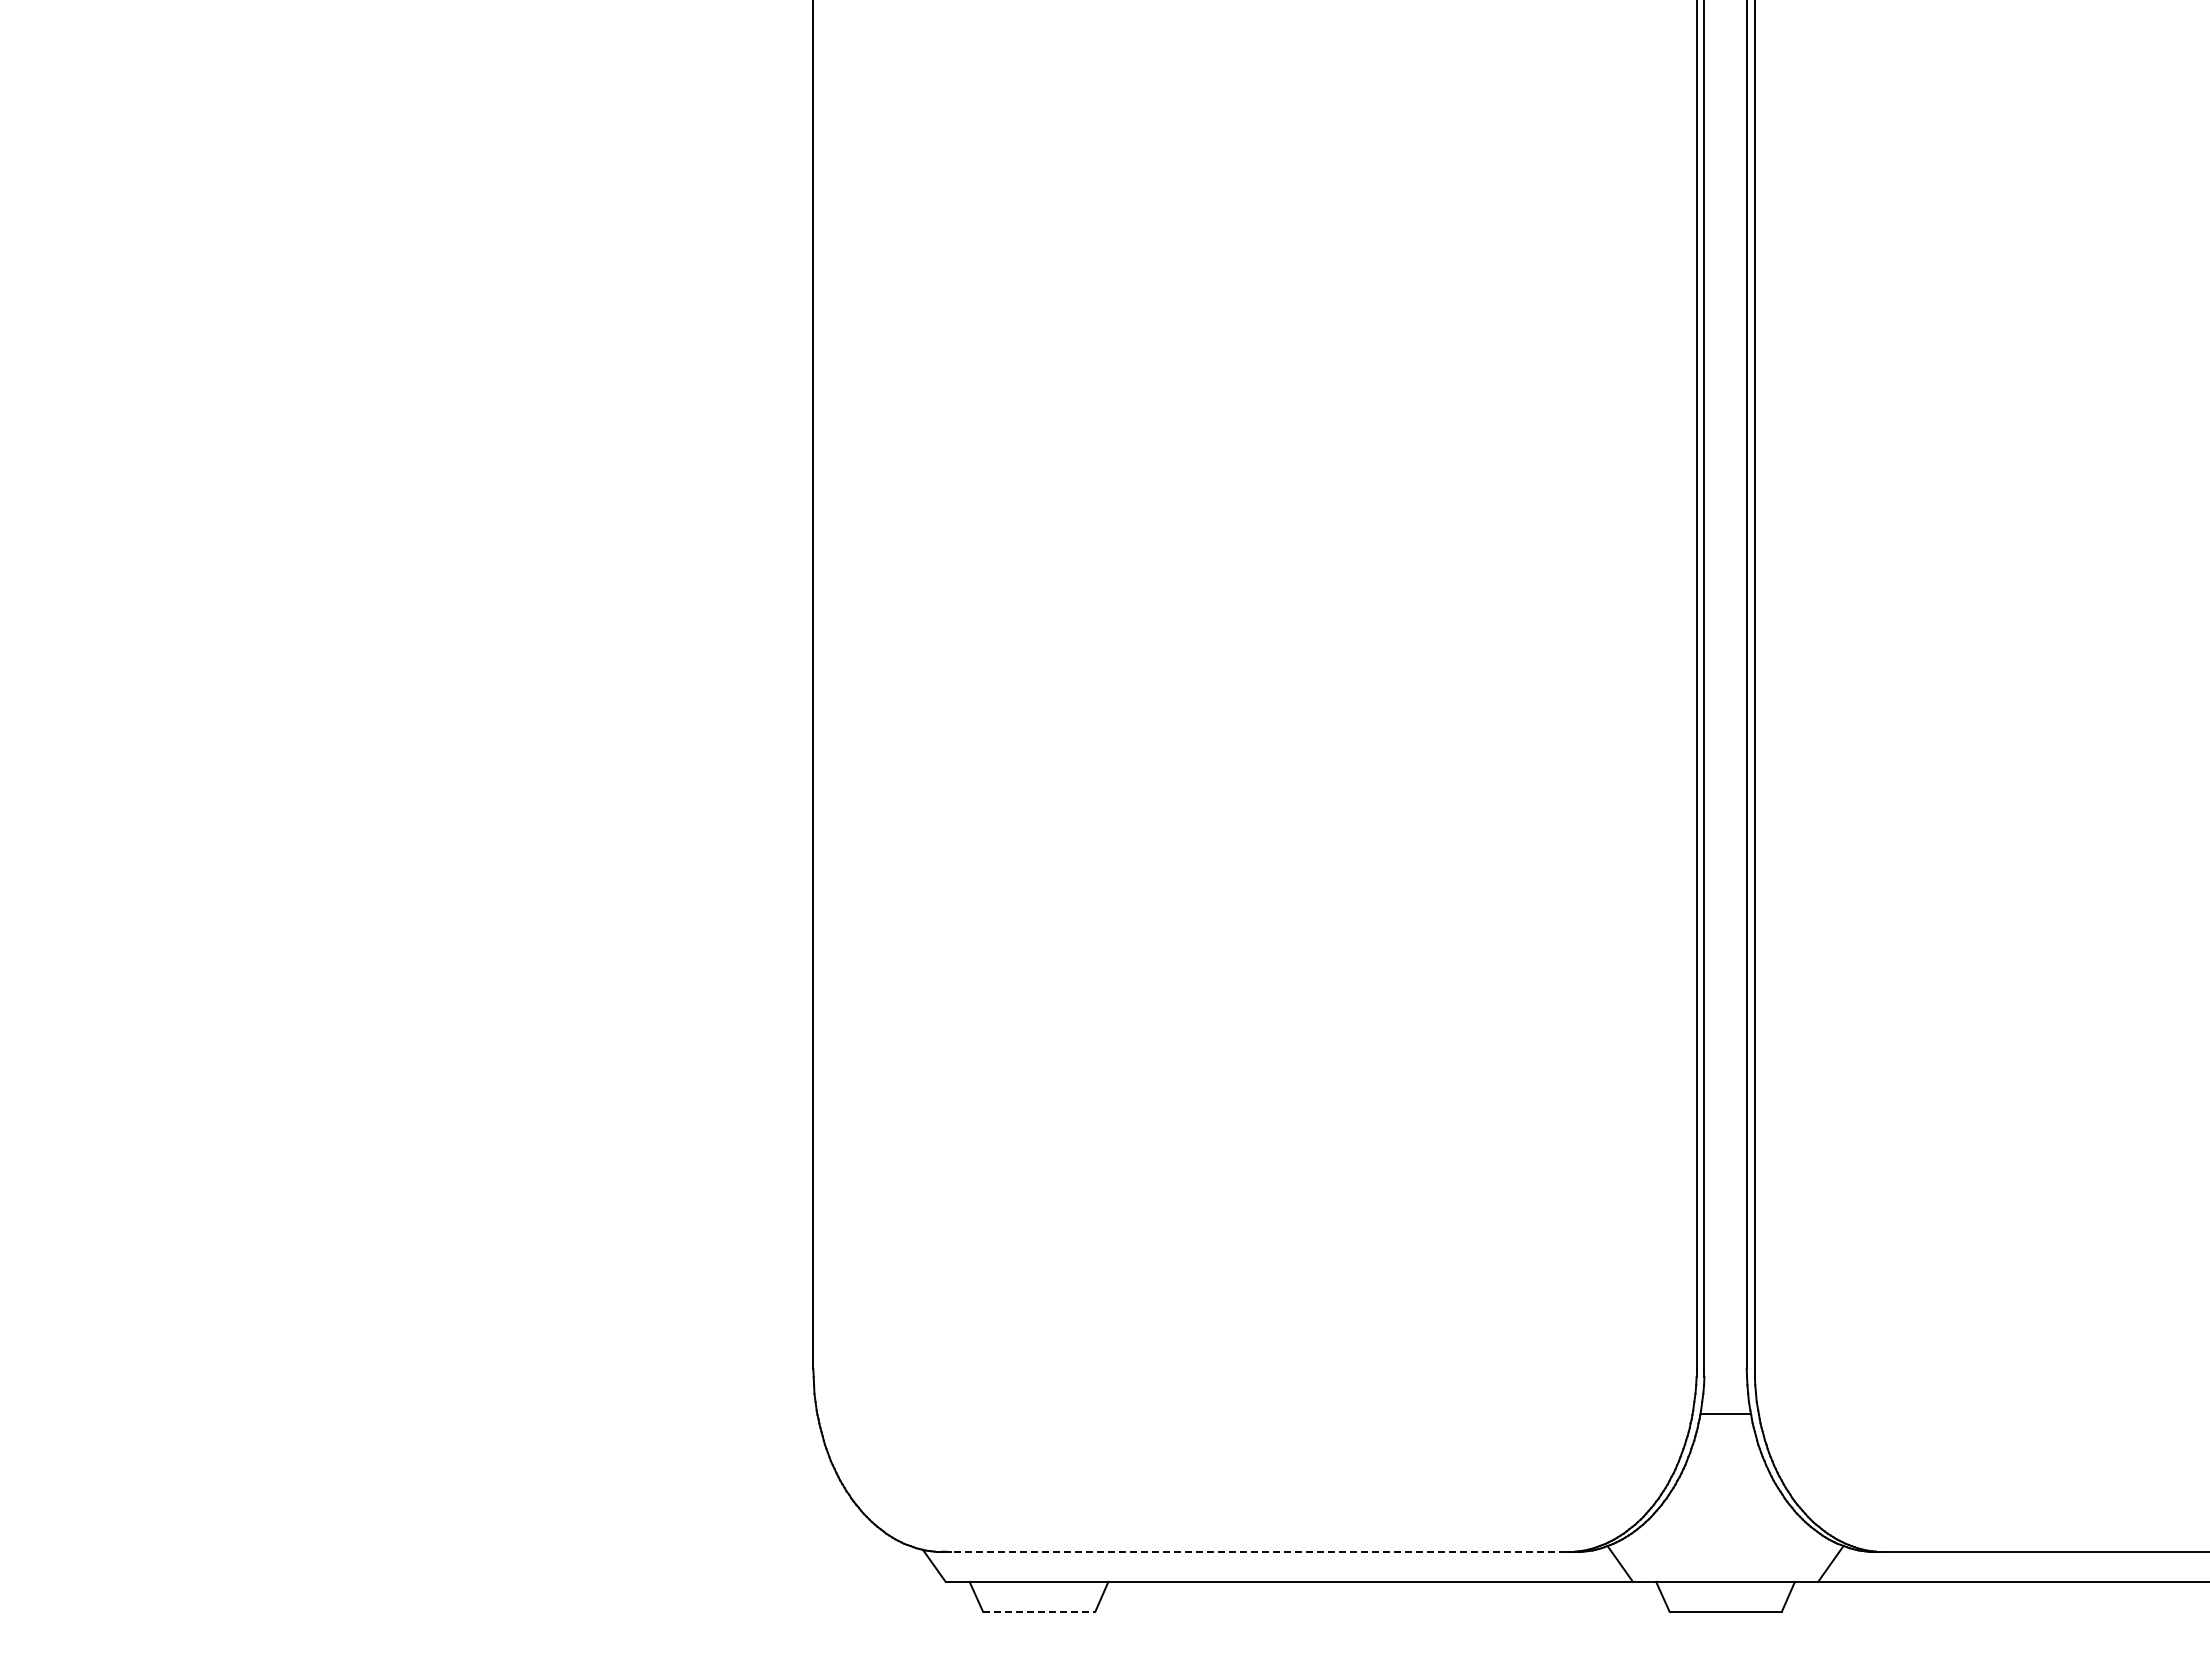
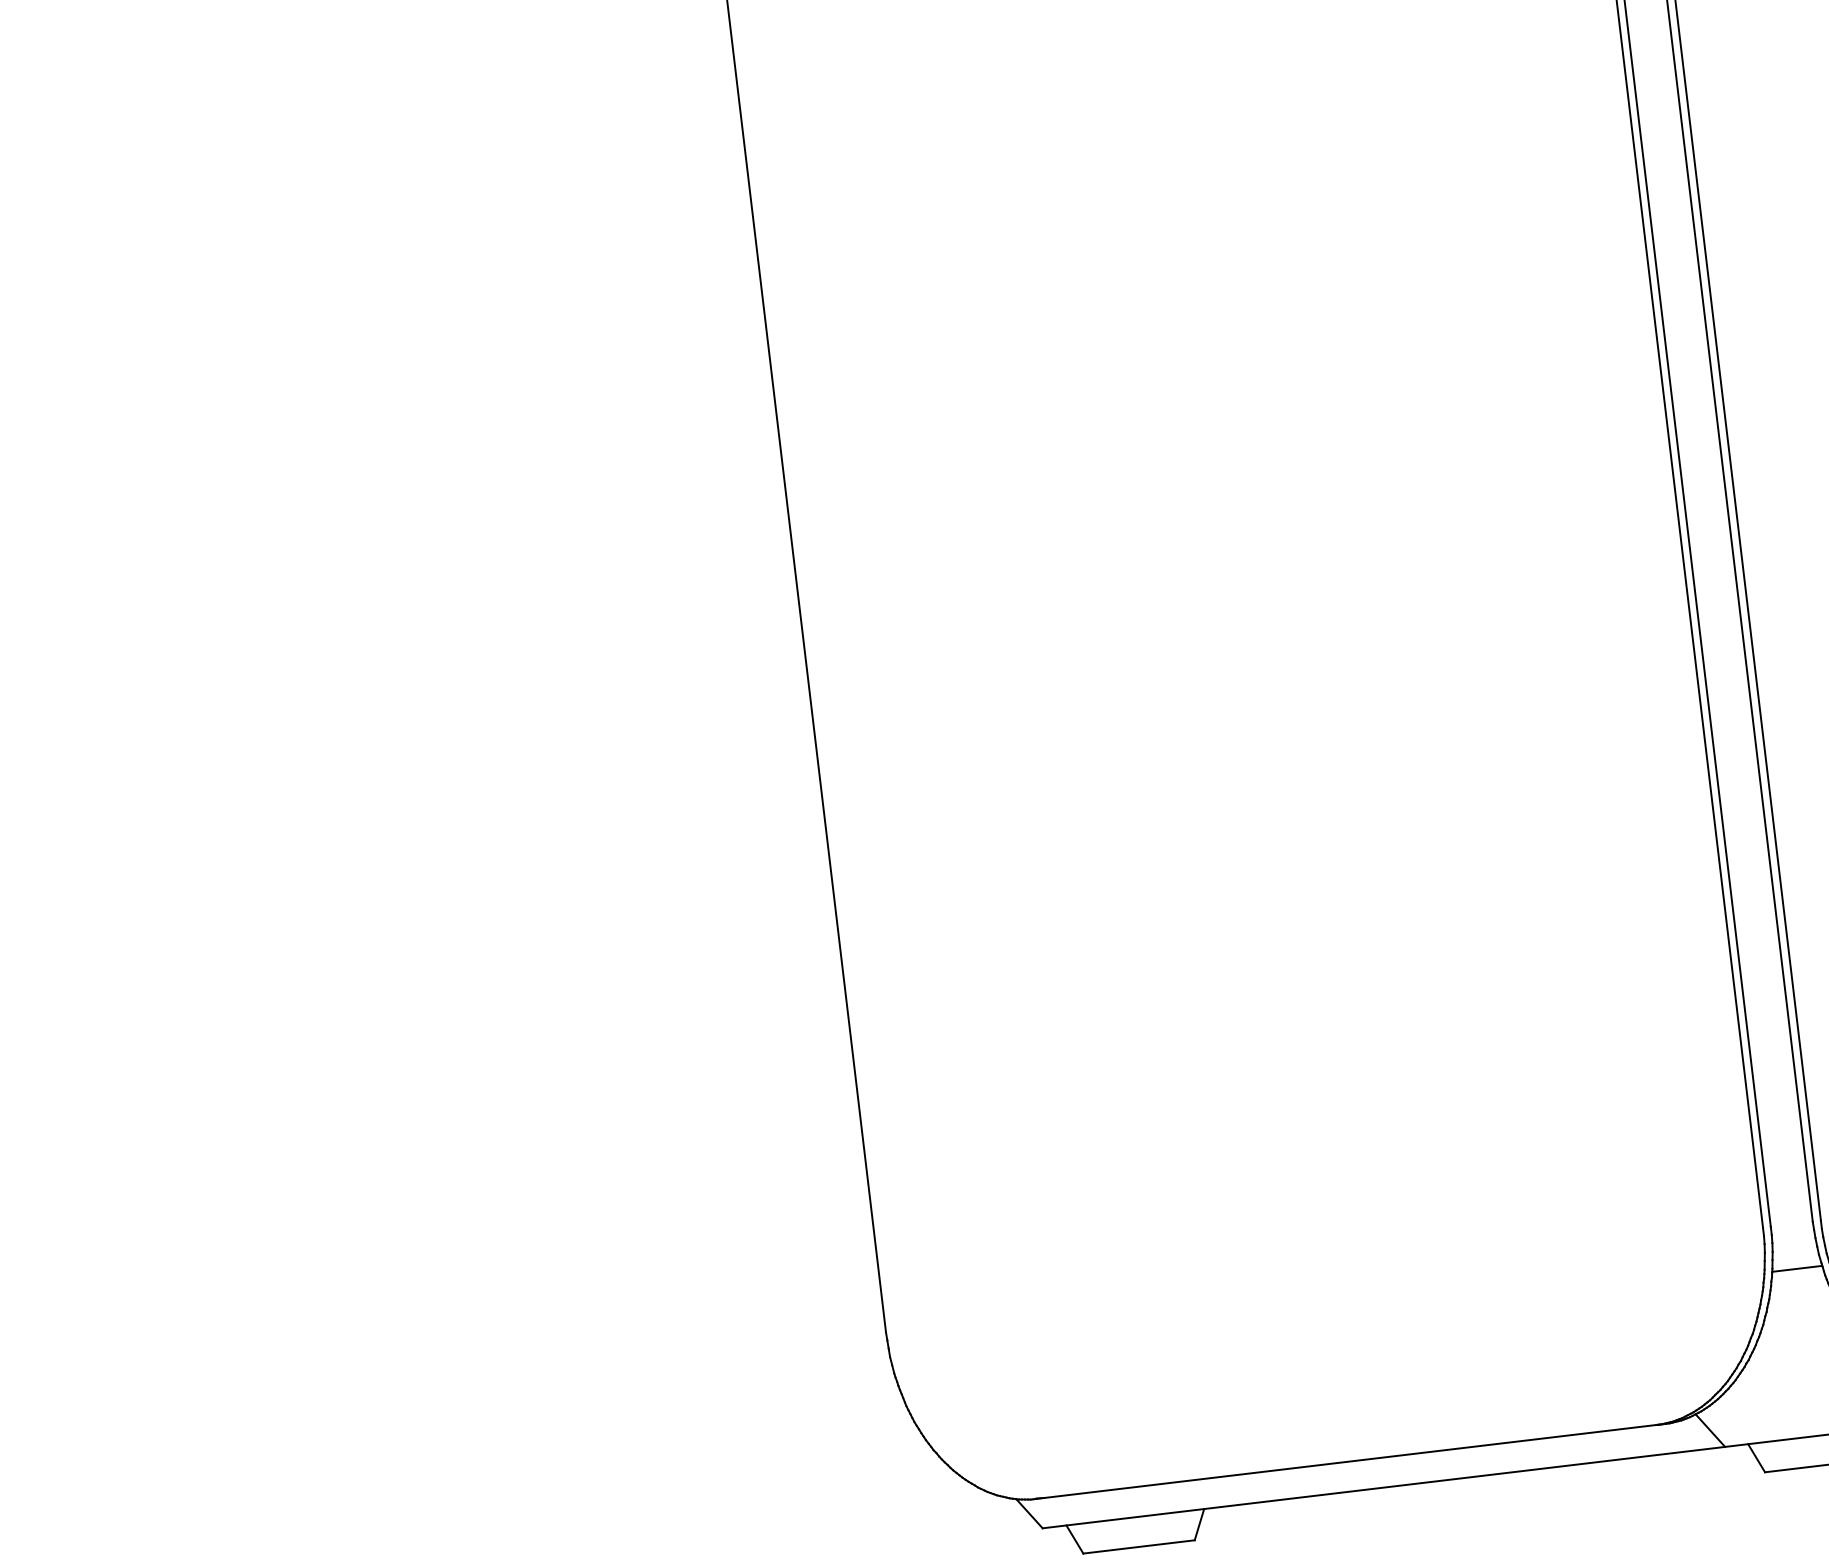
line: (1255, 1552) -> (1346, 1462), dashed -> solid
line: (1039, 1611) -> (1139, 1546), dashed -> solid

